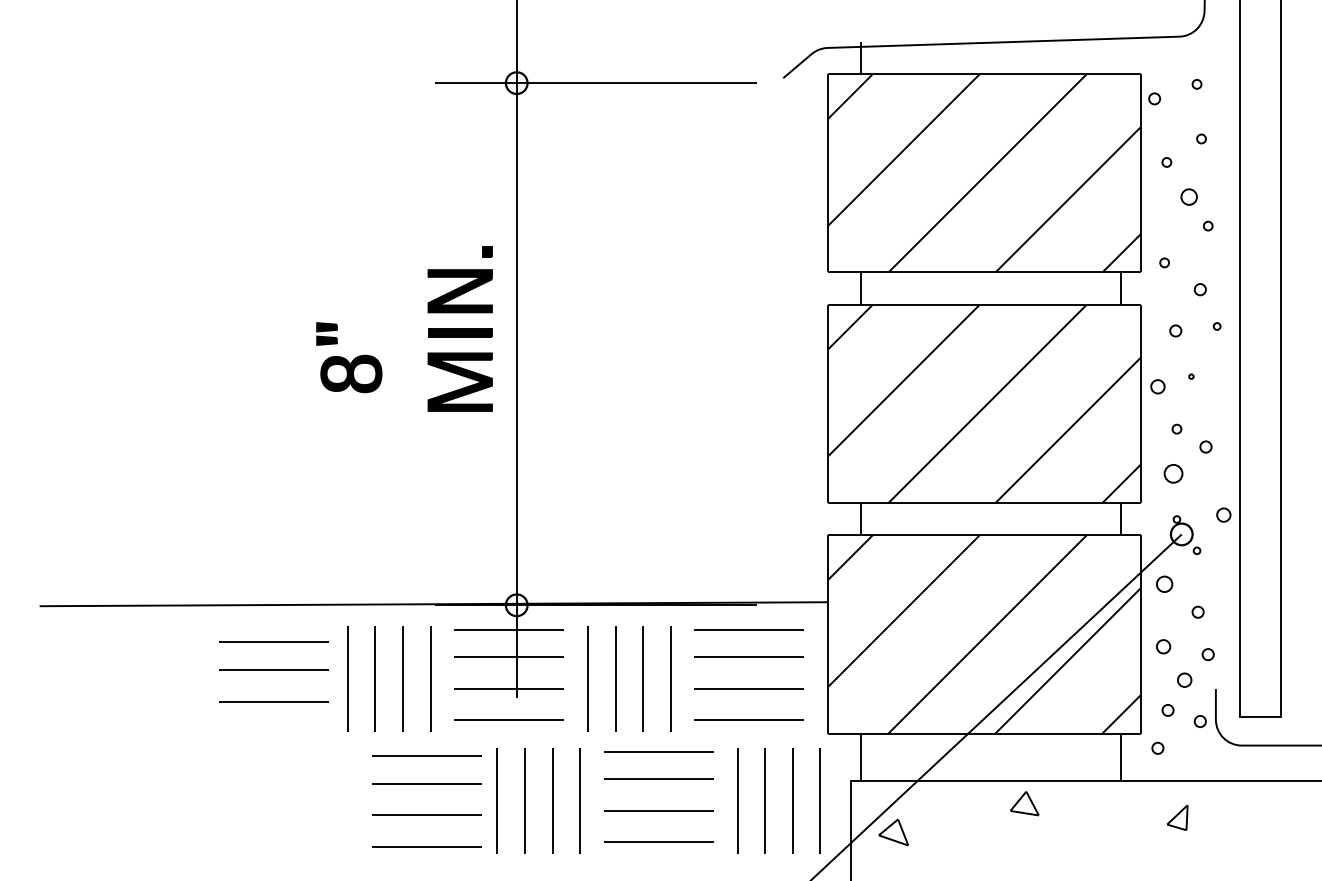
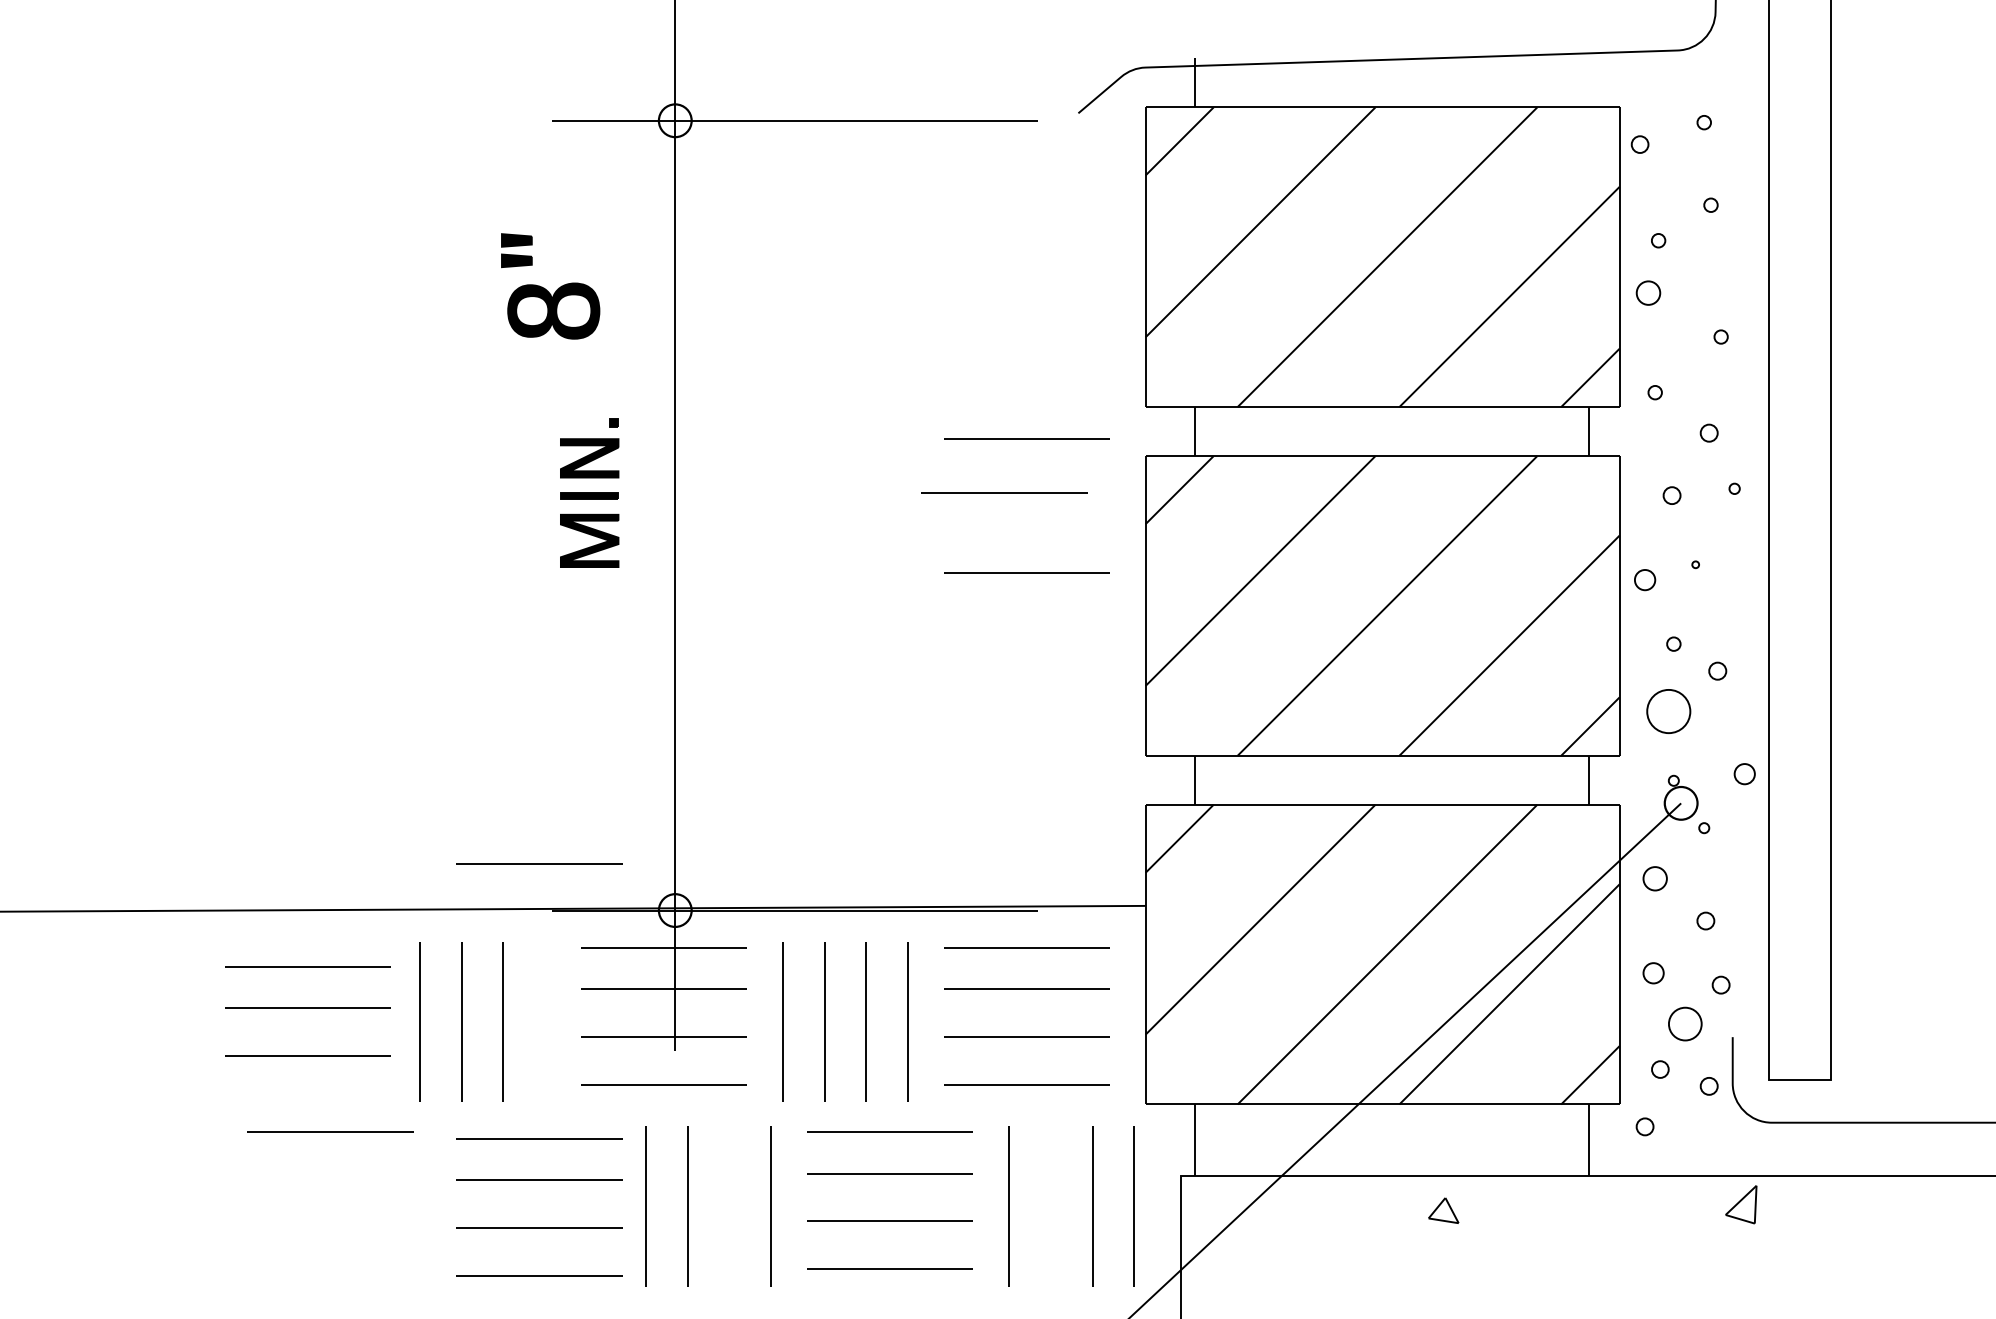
part: (1188, 196) -> (1647, 292), moved
line: (748, 293) -> (1025, 438), added
part: (459, 328) -> (588, 491), size x0.6
line: (733, 328) -> (1003, 491), added
part: (349, 357) -> (550, 286), moved
line: (748, 381) -> (1025, 572), added
part: (1173, 473) -> (1668, 711), size x1.6
line: (426, 574) -> (538, 863), added
line: (430, 678) -> (544, 1021), removed
part: (1184, 679) -> (1685, 1022), size x1.6
line: (288, 751) -> (330, 1131), added
line: (552, 800) -> (729, 1205), removed
line: (764, 800) -> (1050, 1205), removed
part: (1024, 803) -> (1443, 1210), size x0.7
part: (1177, 817) -> (1741, 1204), moved
part: (893, 832) -> (1245, 1254), removed

